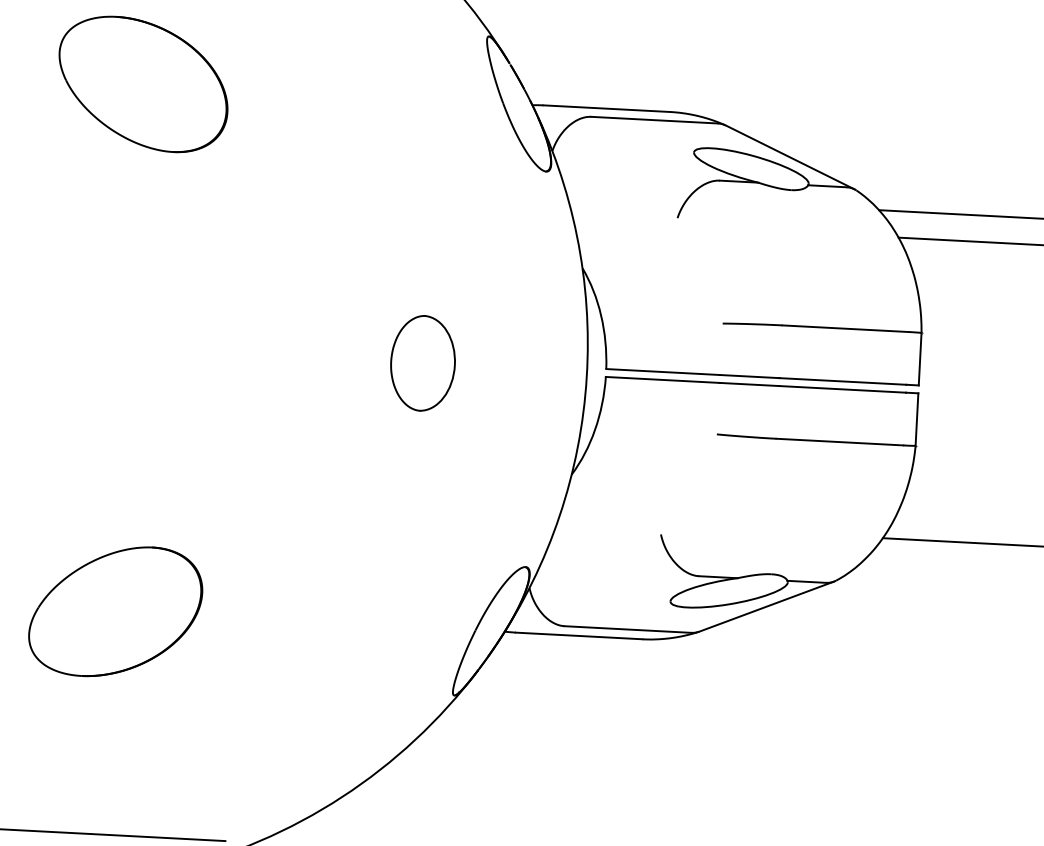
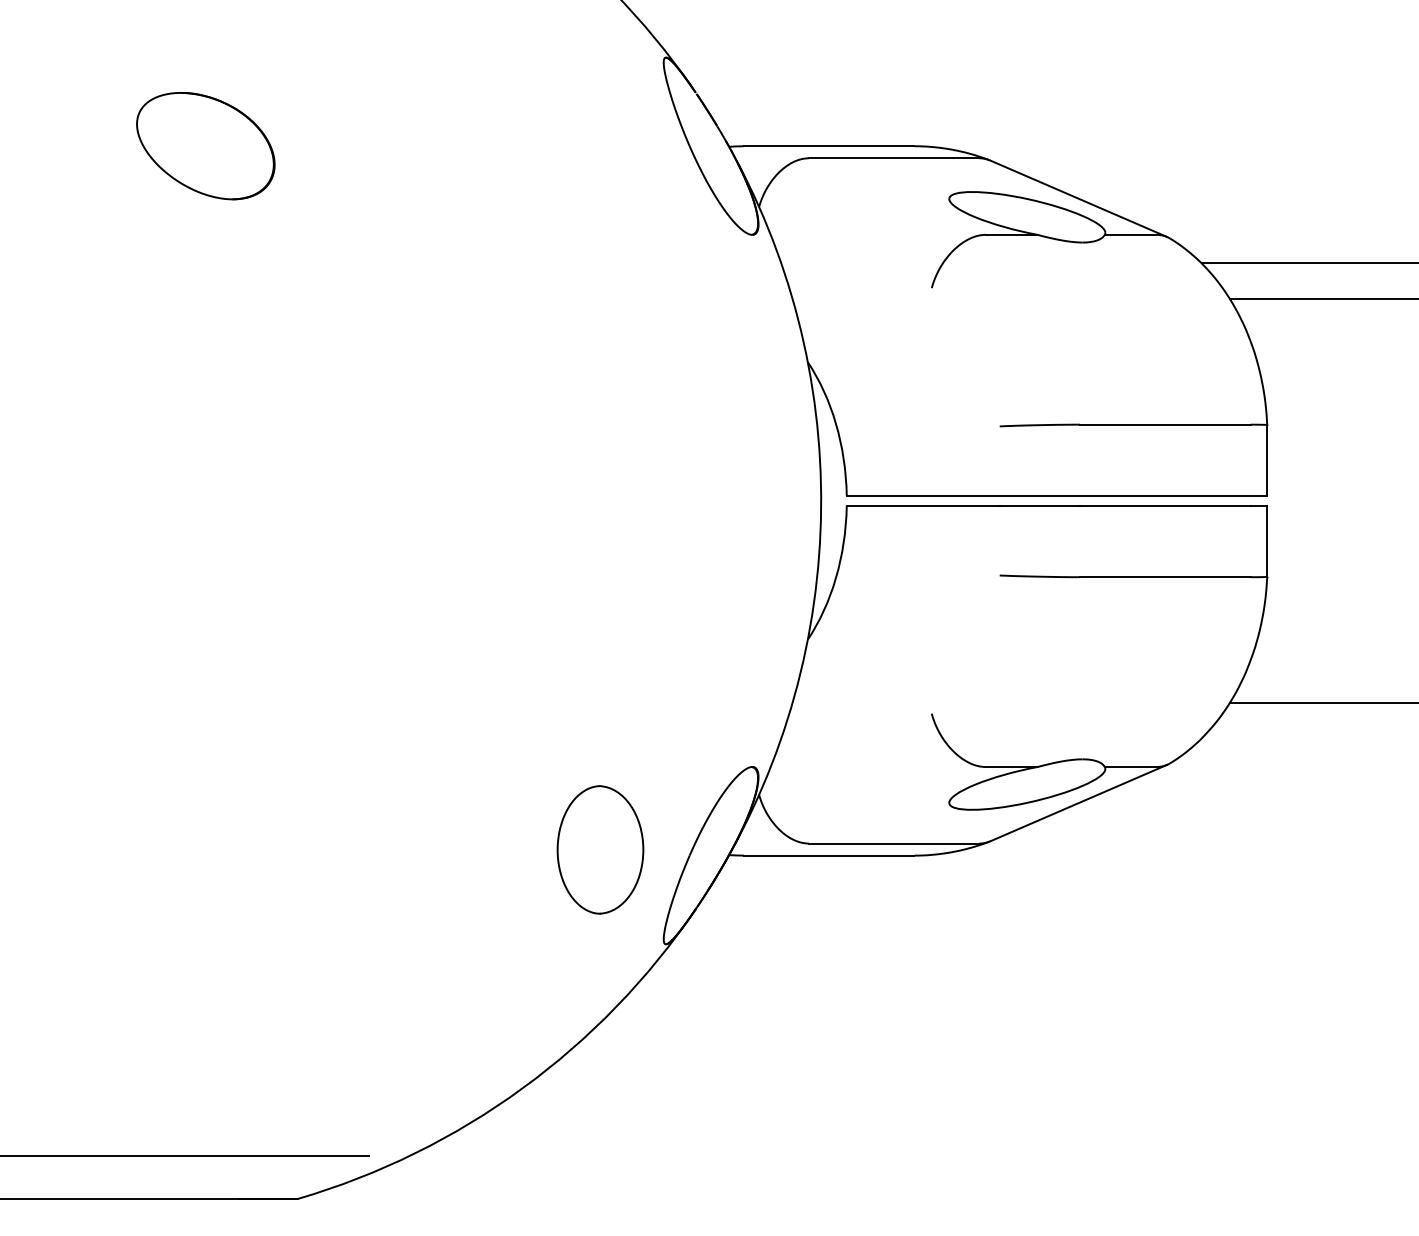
part: (143, 83) -> (205, 145), size x0.6
part: (423, 363) -> (600, 849), moved
part: (115, 611) -> (205, 855), removed

